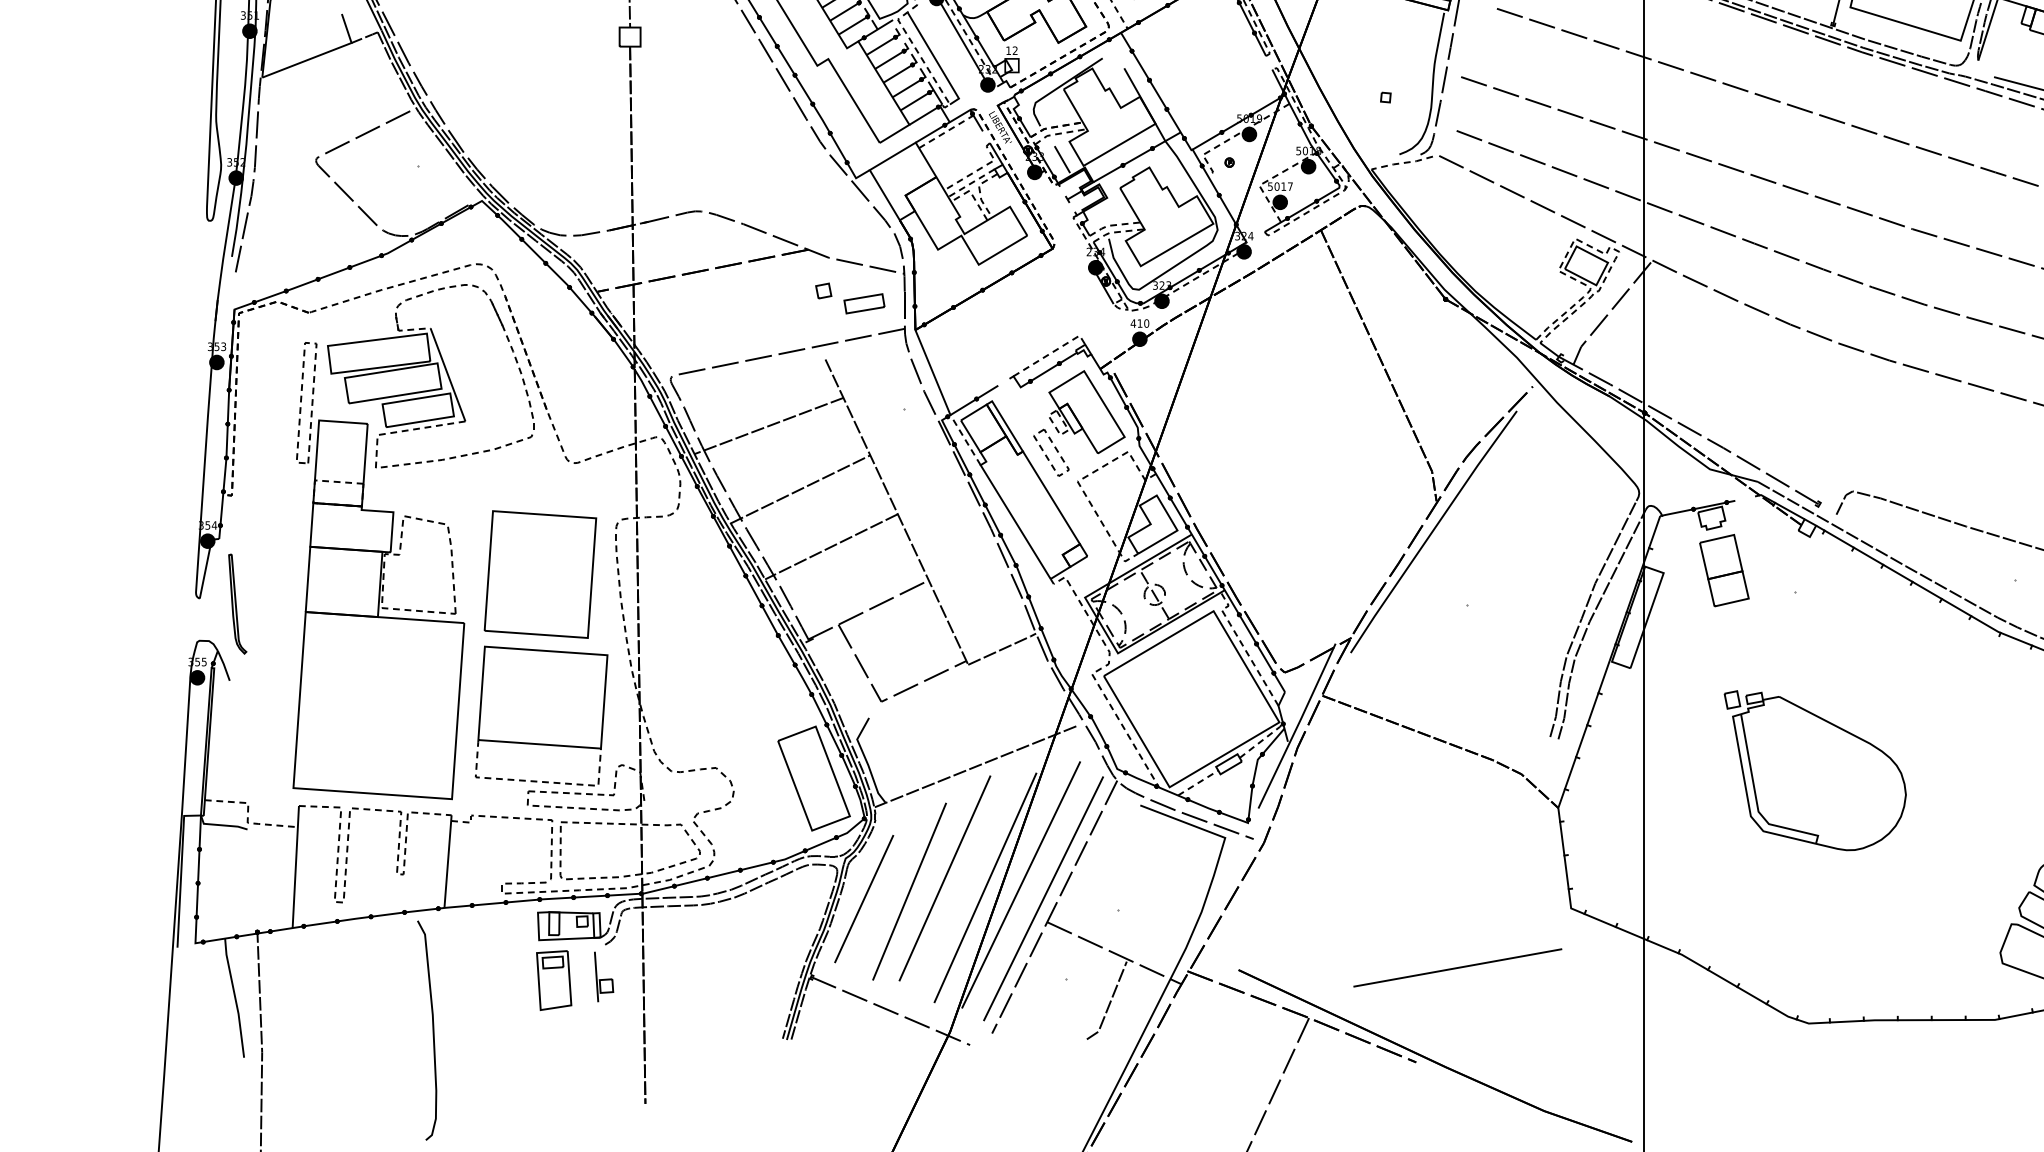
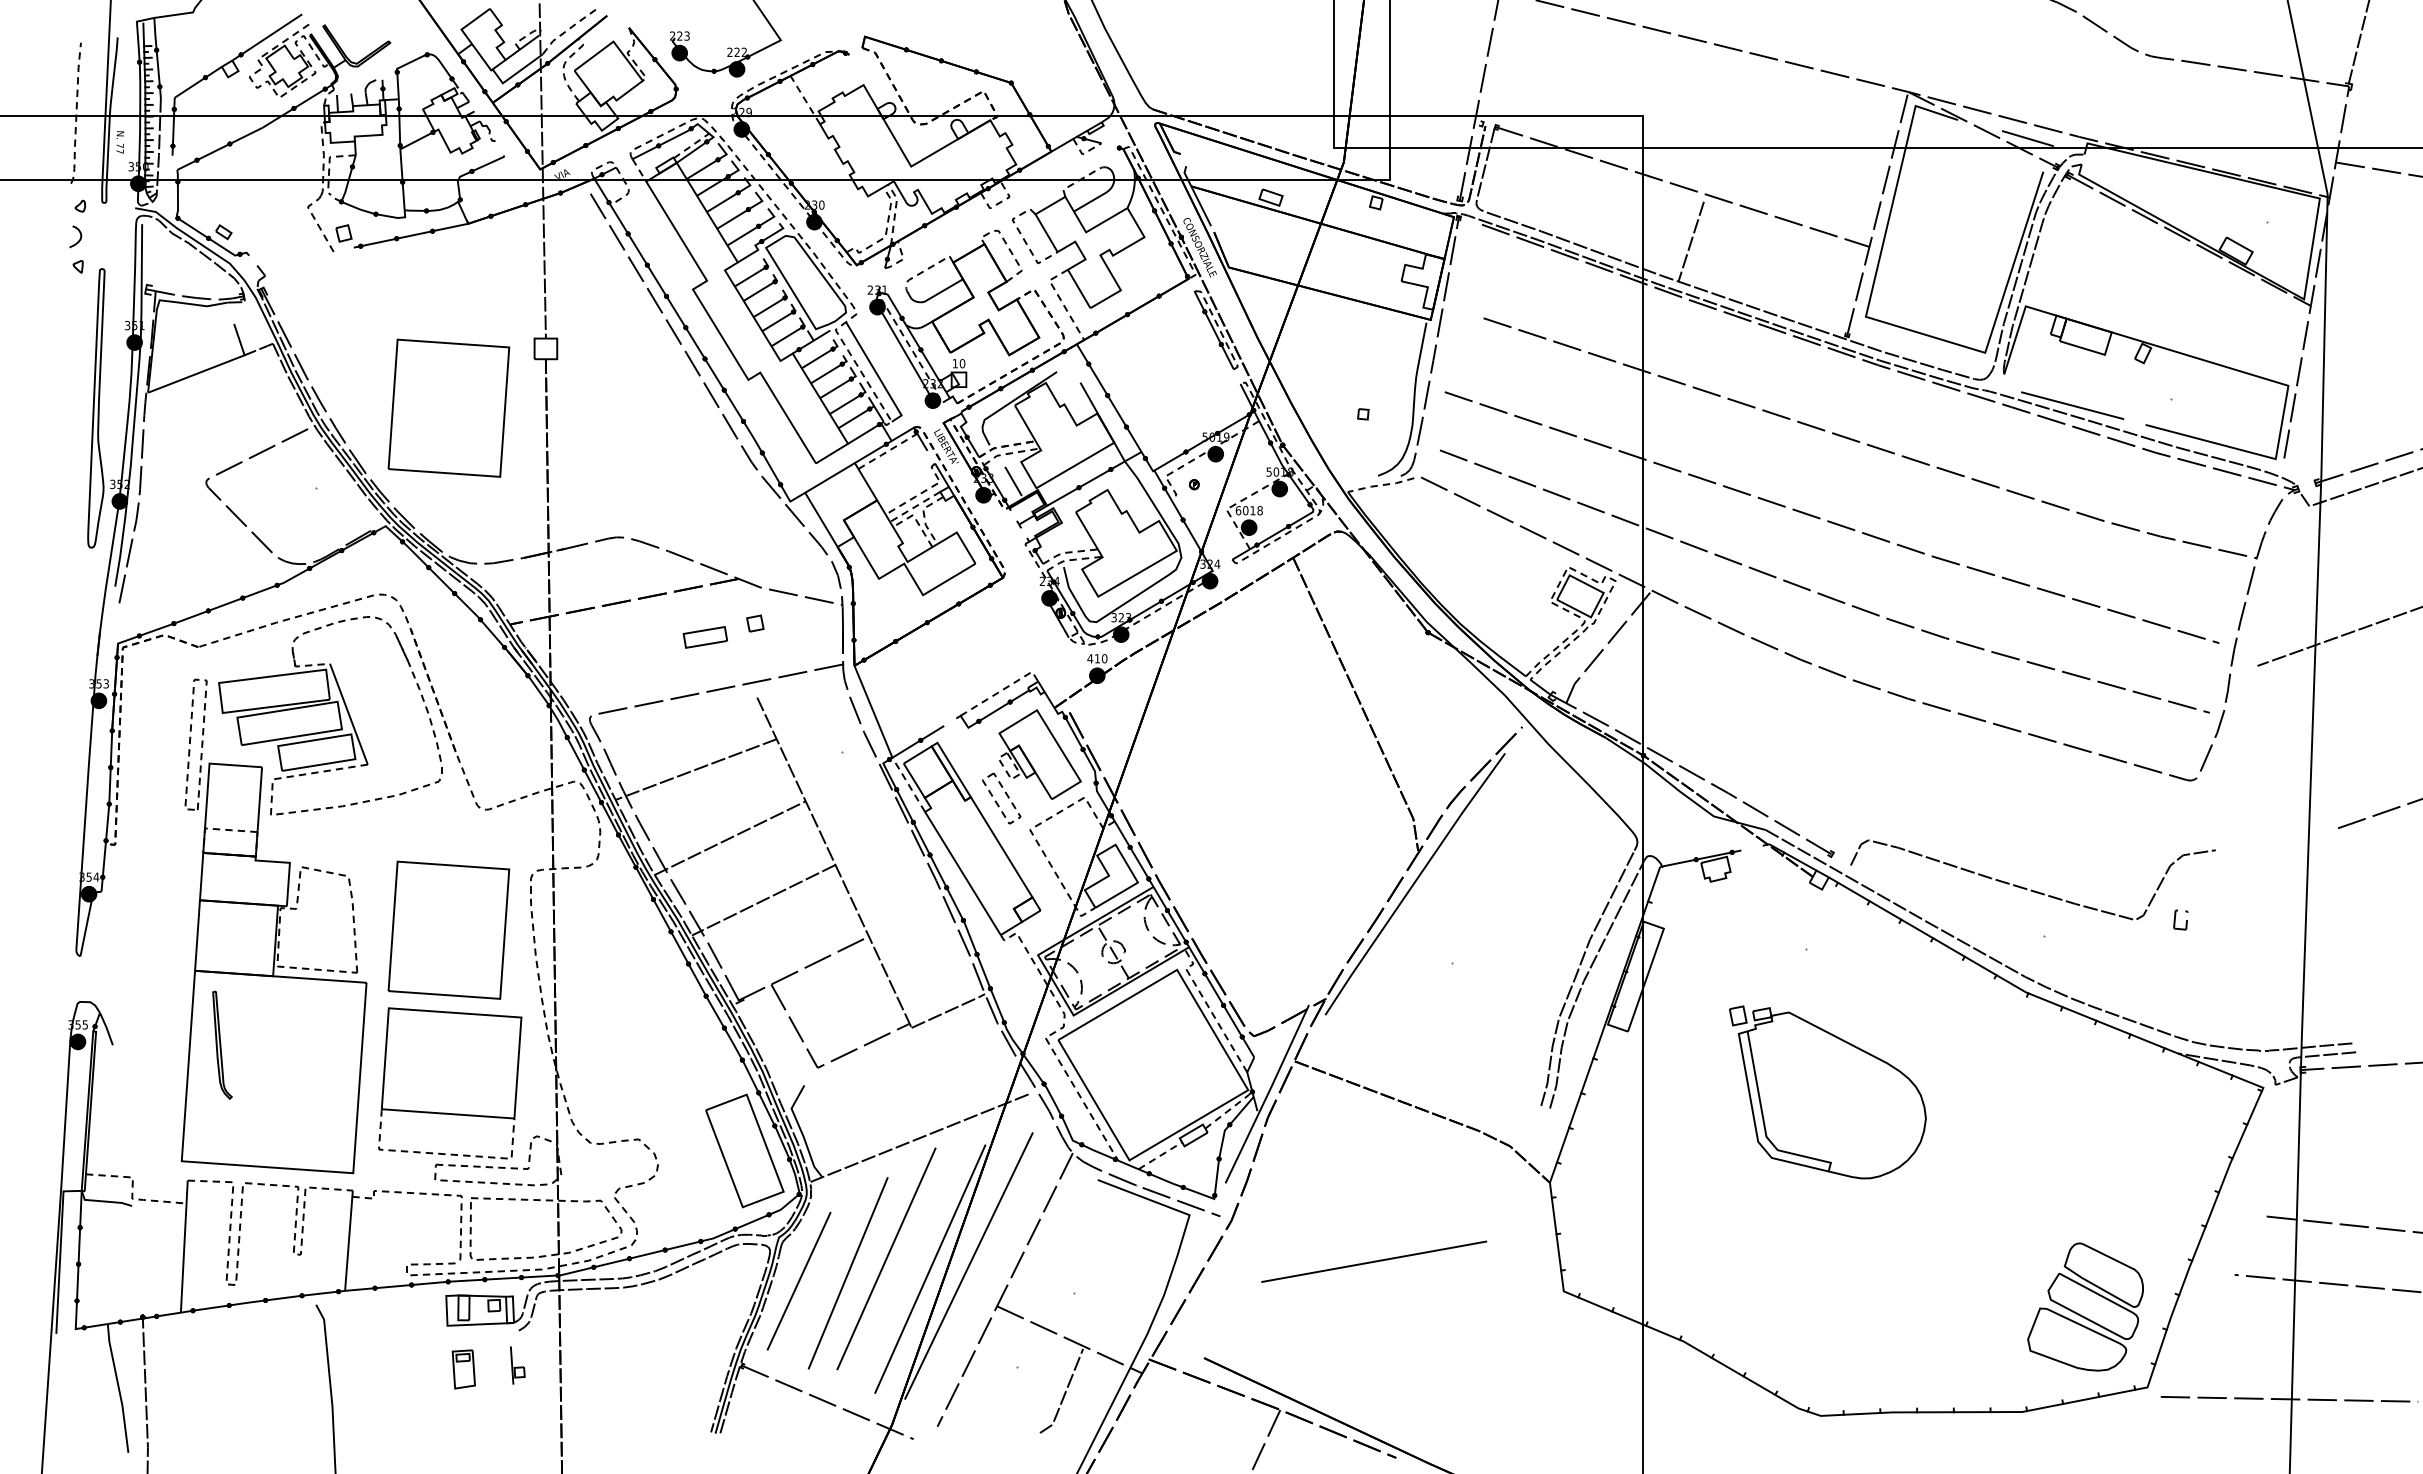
text: (1015, 50) -> (962, 363), 12 -> 10
part: (540, 91) -> (448, 407), added
text: (1279, 186) -> (1248, 510), 5017 -> 6018
part: (863, 303) -> (704, 637), moved
part: (1724, 570) -> (1729, 925), removed
part: (237, 603) -> (222, 1044), moved
part: (1814, 770) -> (1827, 1092), moved
line: (1042, 898) -> (992, 1280), removed
line: (1458, 967) -> (1374, 1261), moved
part: (603, 976) -> (517, 1365), size x0.7
part: (553, 980) -> (463, 1369), size x0.6

